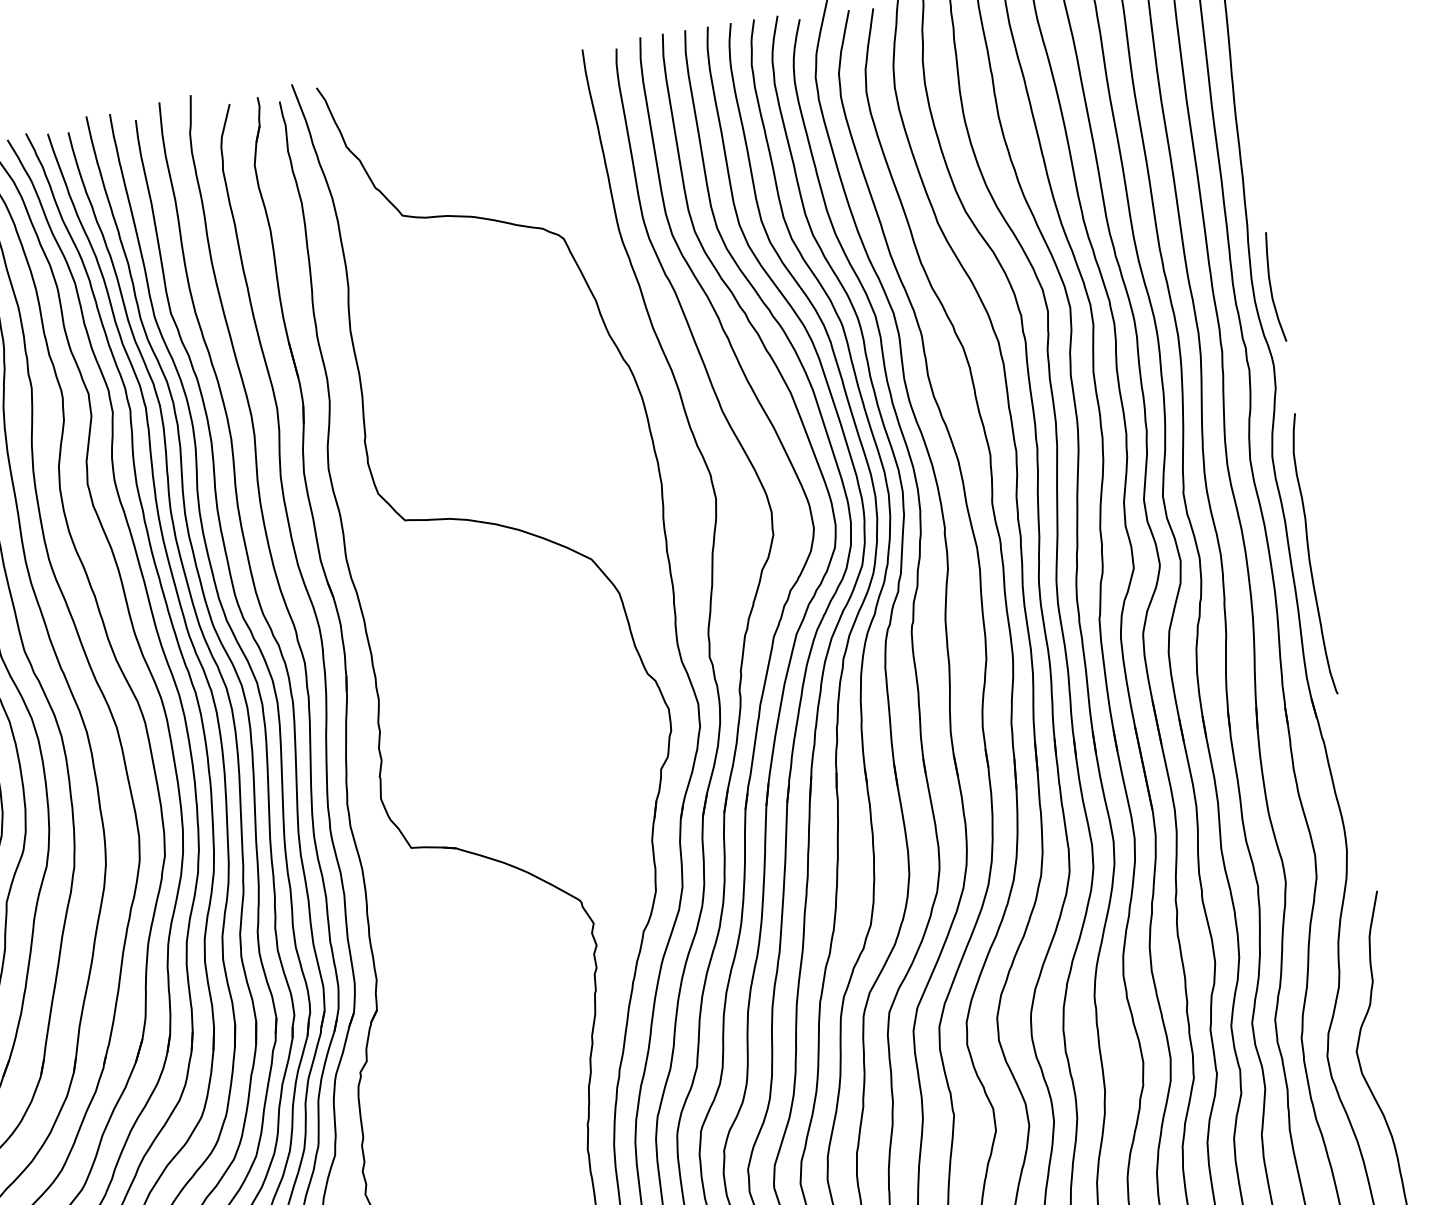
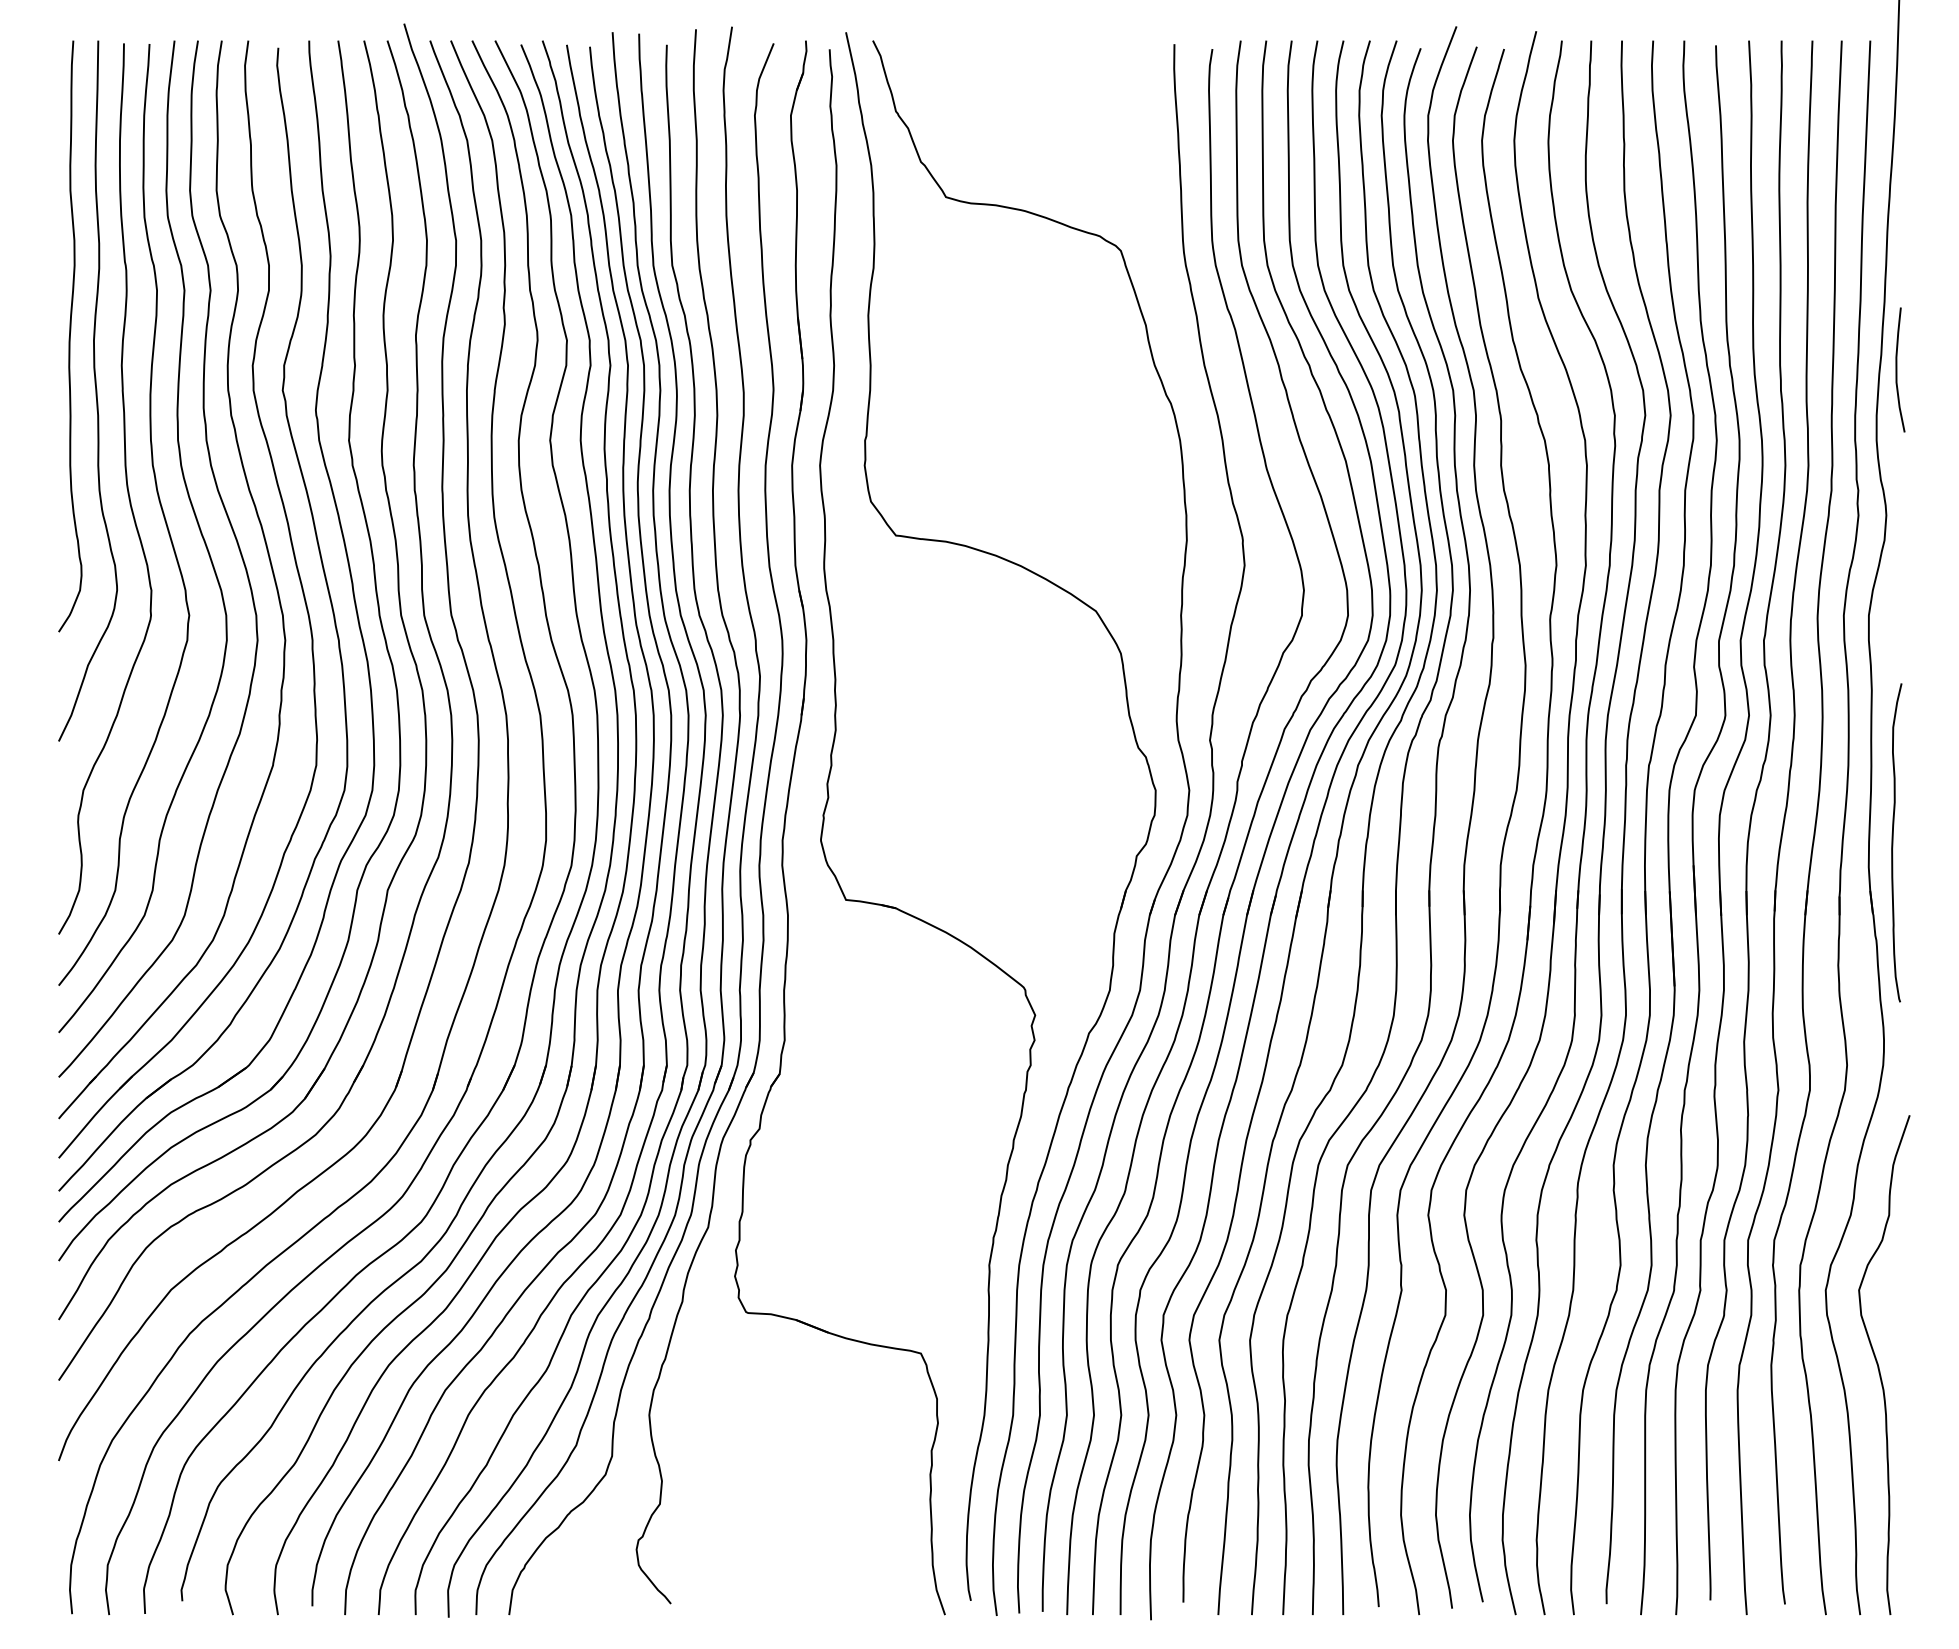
curve: (1271, 287) -> (1897, 369), moved
curve: (1309, 554) -> (1893, 842), moved

